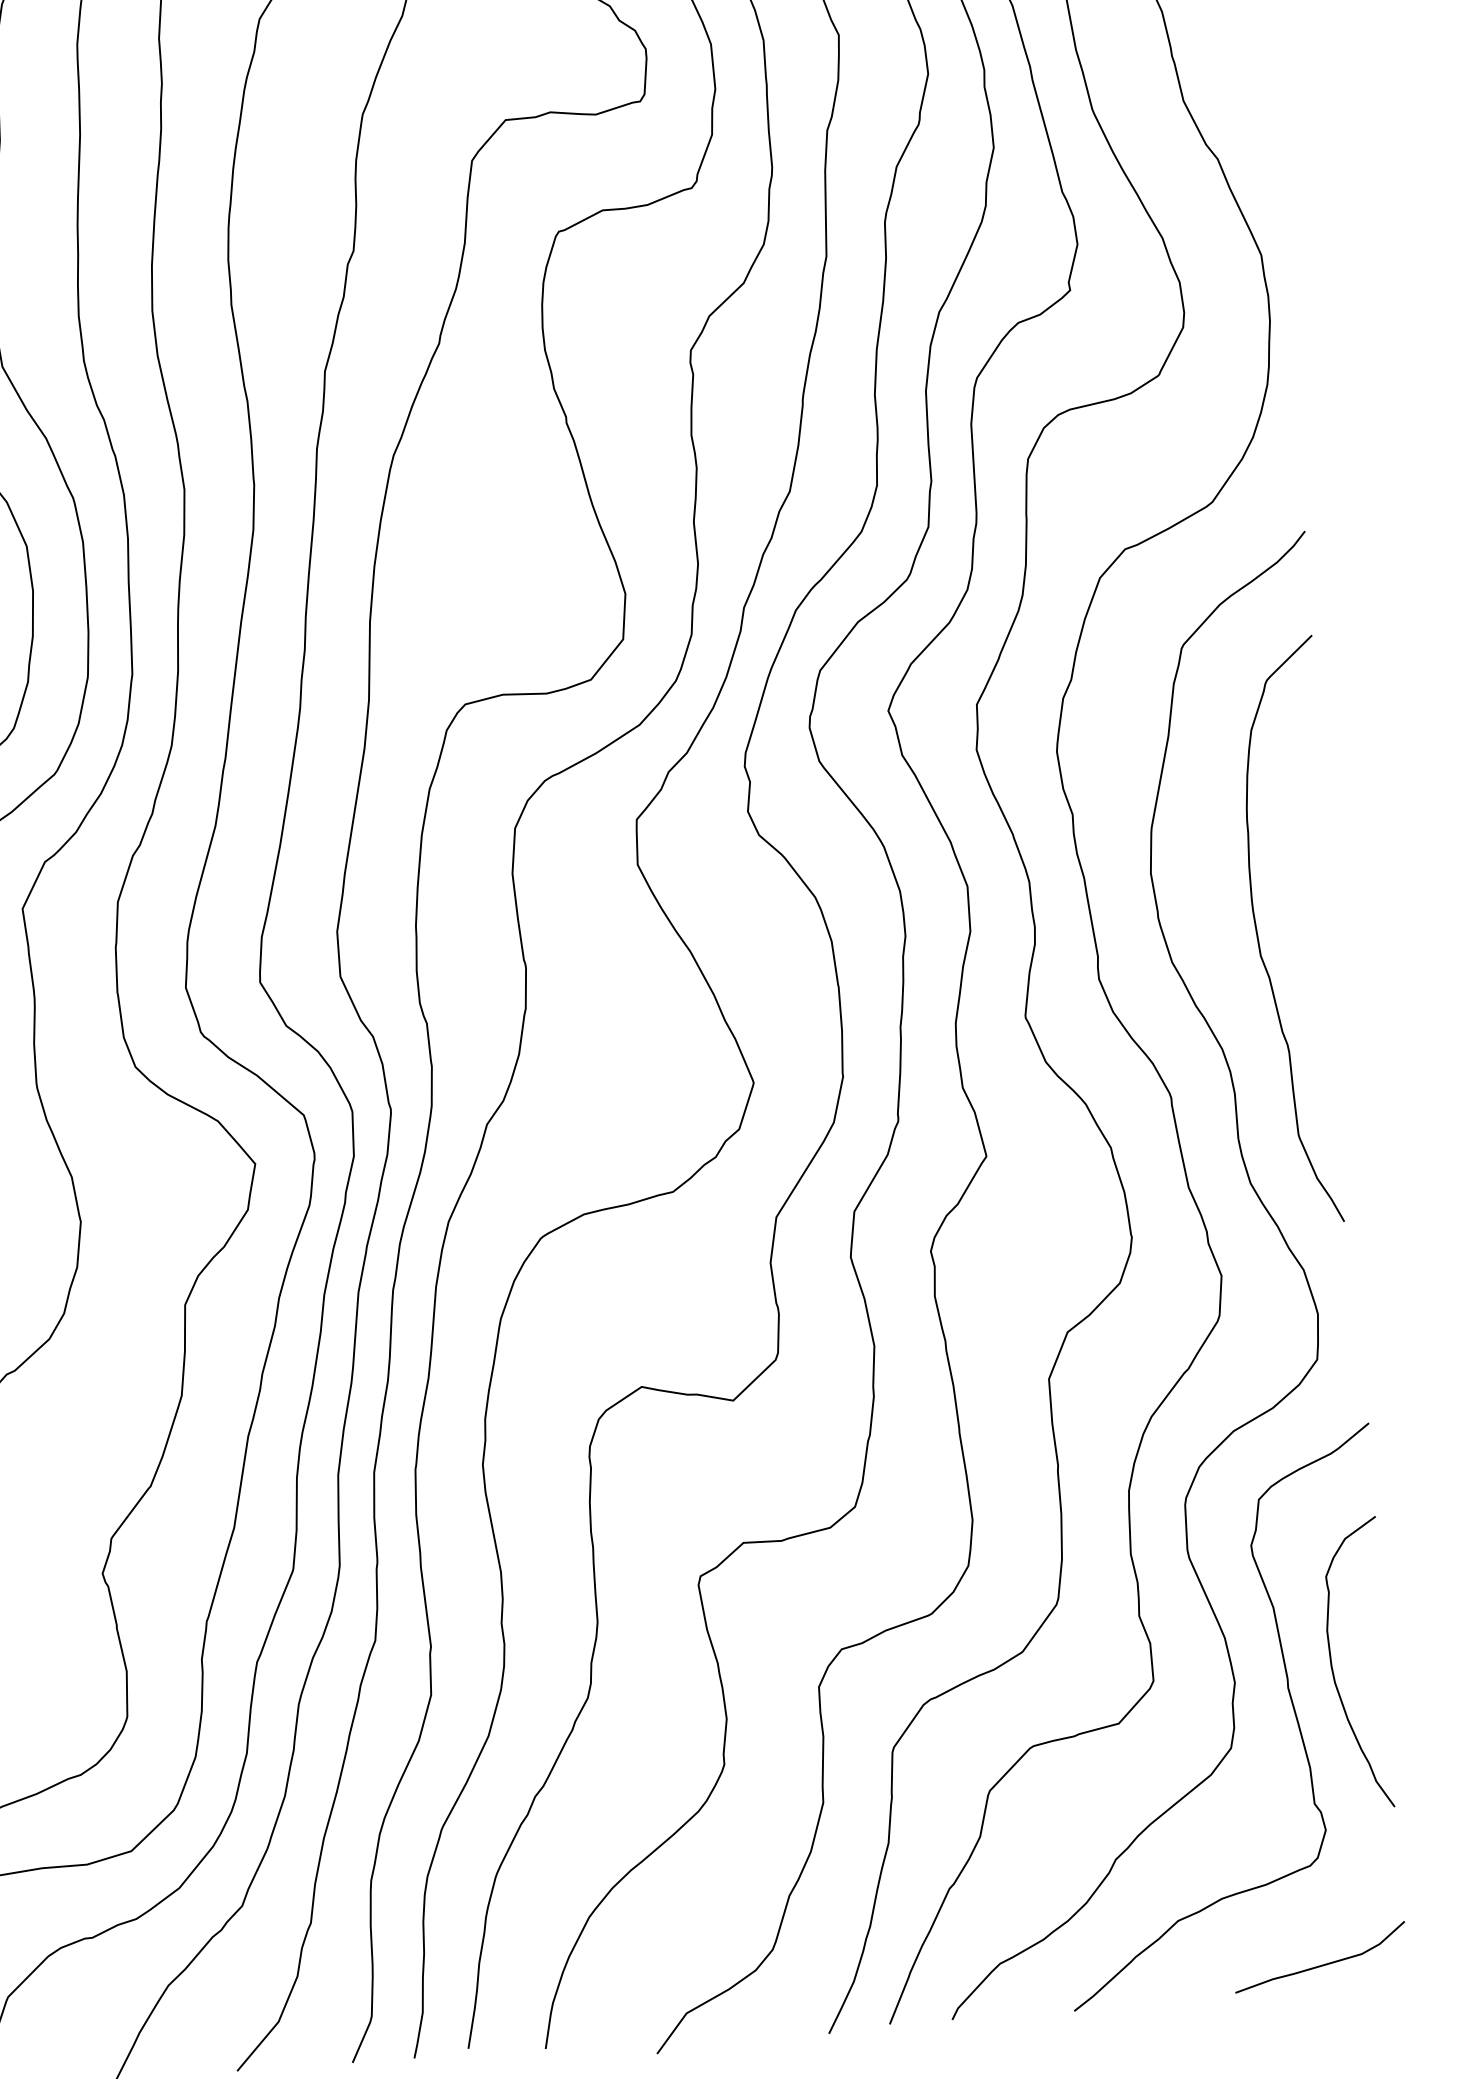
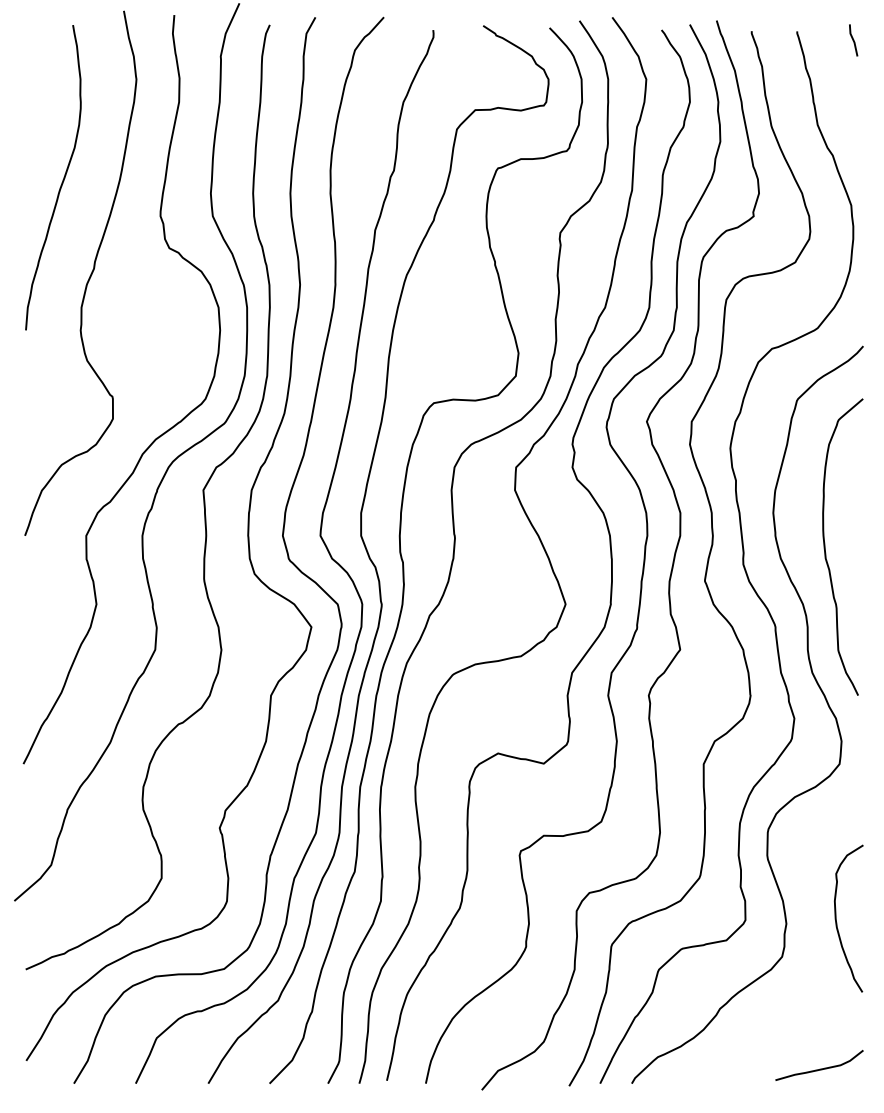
curve: (1287, 1693) -> (812, 931), removed

